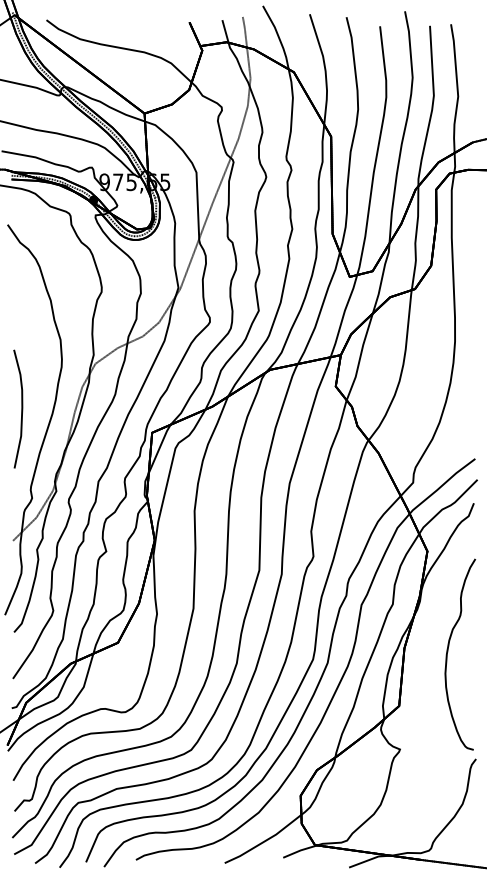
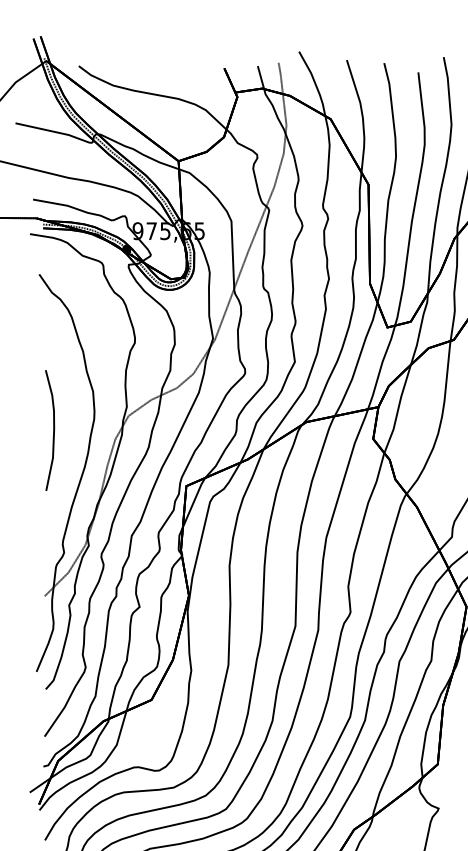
curve: (21, 408) -> (53, 429), moved

